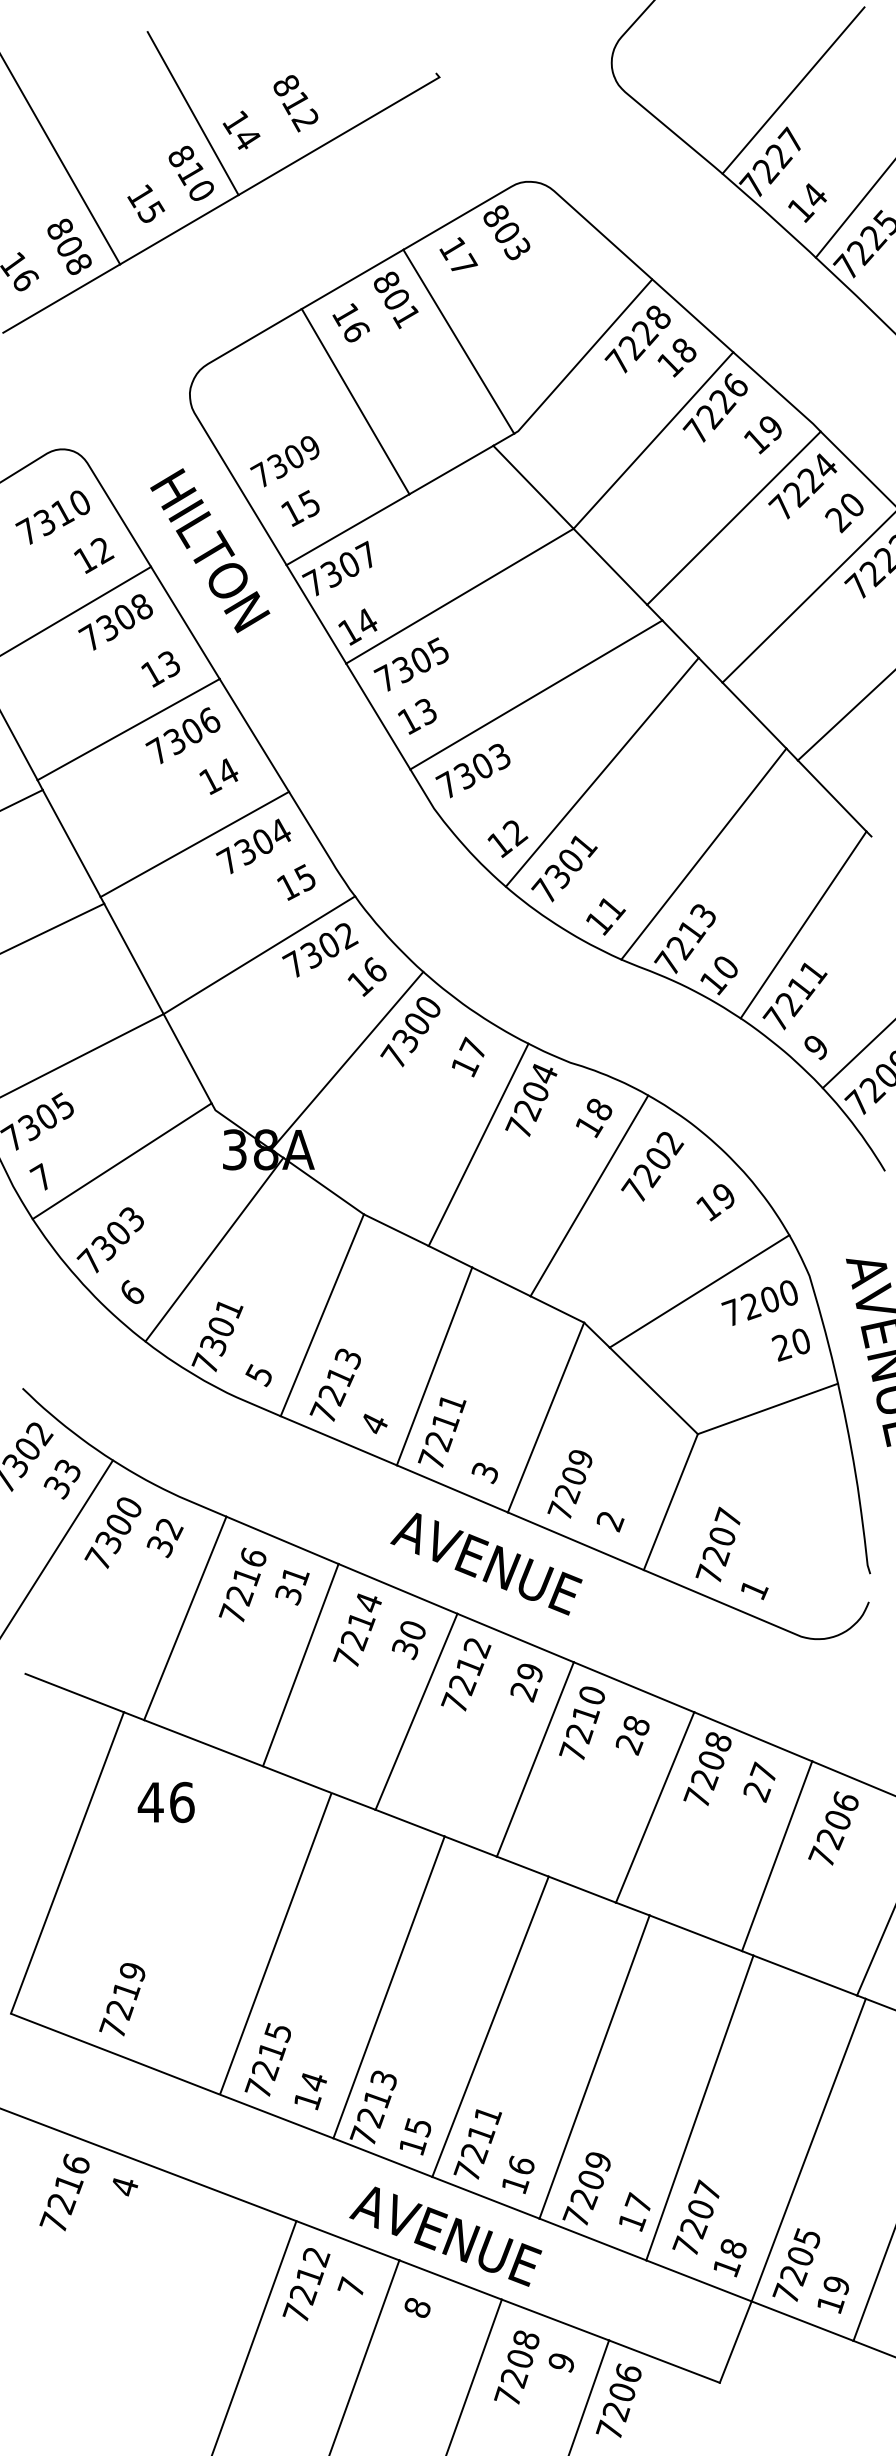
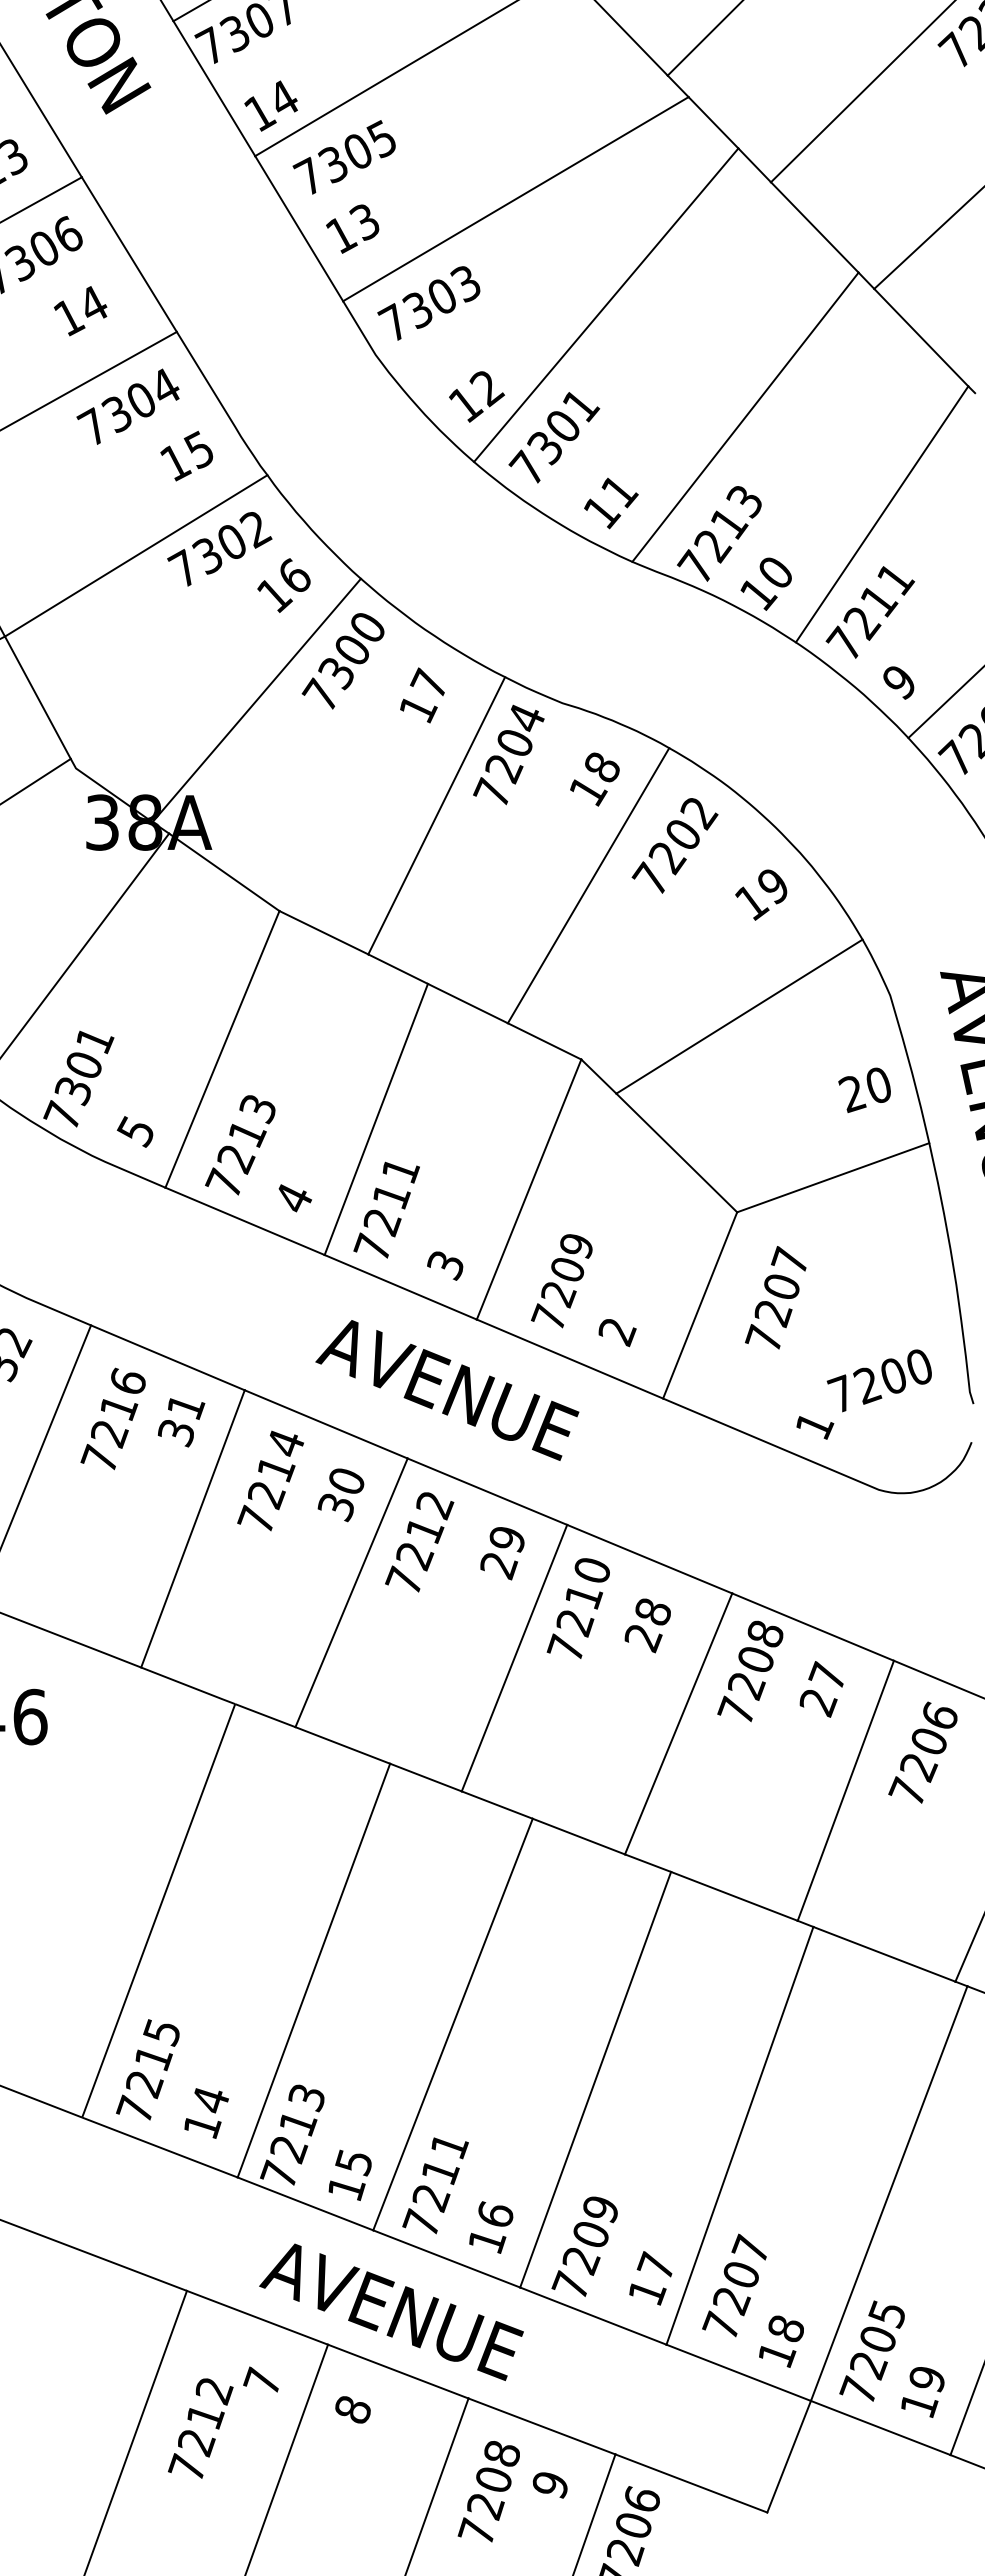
text: (759, 1302) -> (879, 1379), moved
text: (717, 1544) -> (775, 1297), moved
text: (306, 2284) -> (200, 2428), moved

